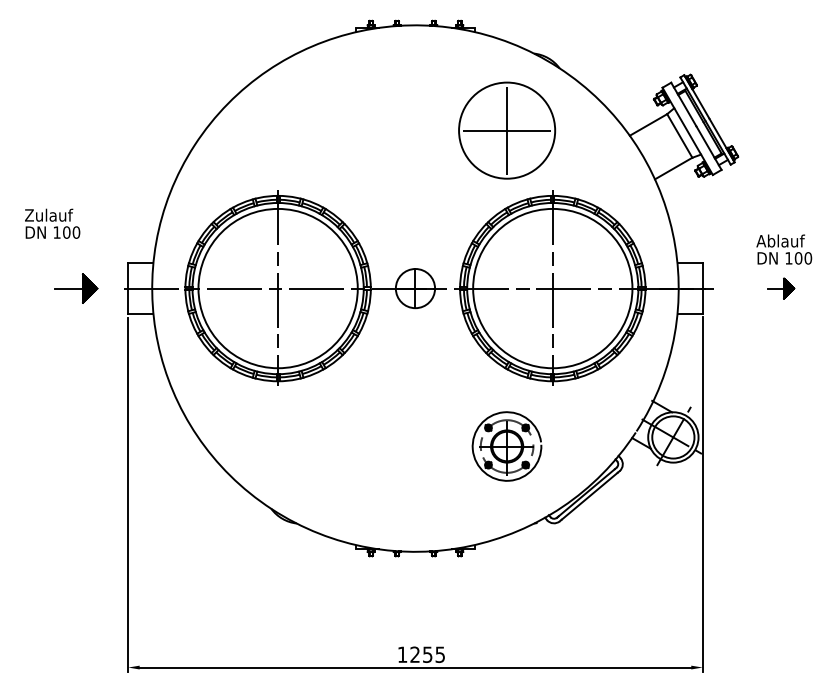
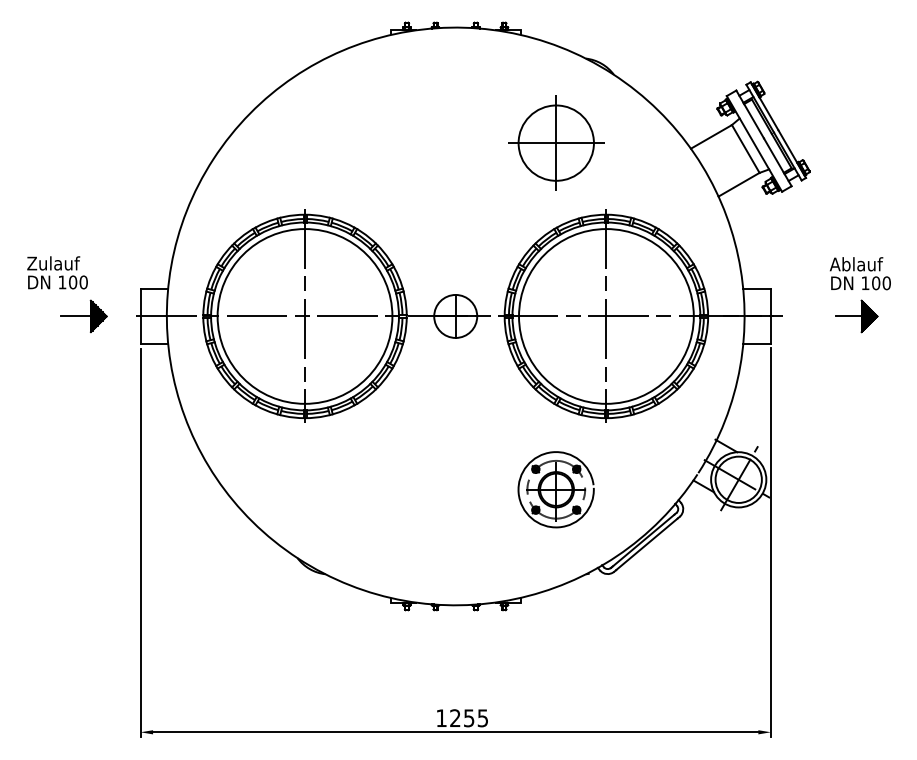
circle: (506, 130) -> (555, 142), size x0.71
text: (52, 223) -> (57, 272), moved
part: (780, 288) -> (856, 316), size x1.43

